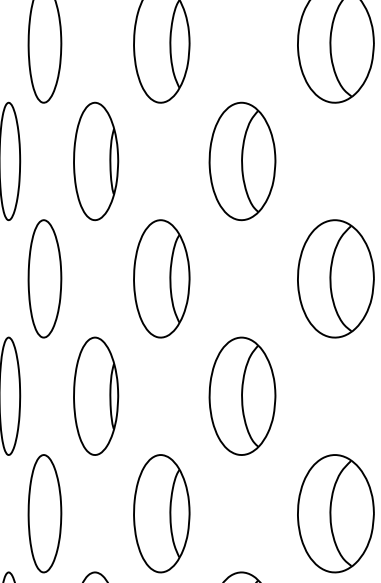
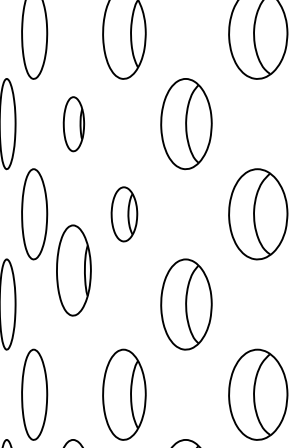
part: (95, 162) -> (73, 124), size x0.6
part: (161, 279) -> (124, 214), size x0.6
part: (95, 396) -> (73, 270), moved

